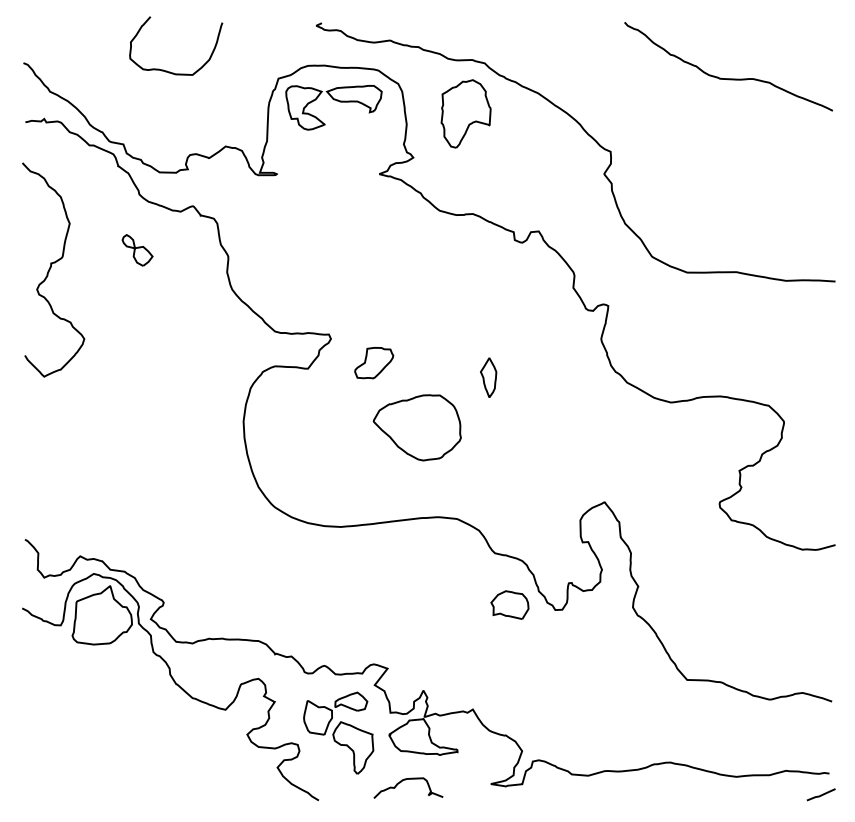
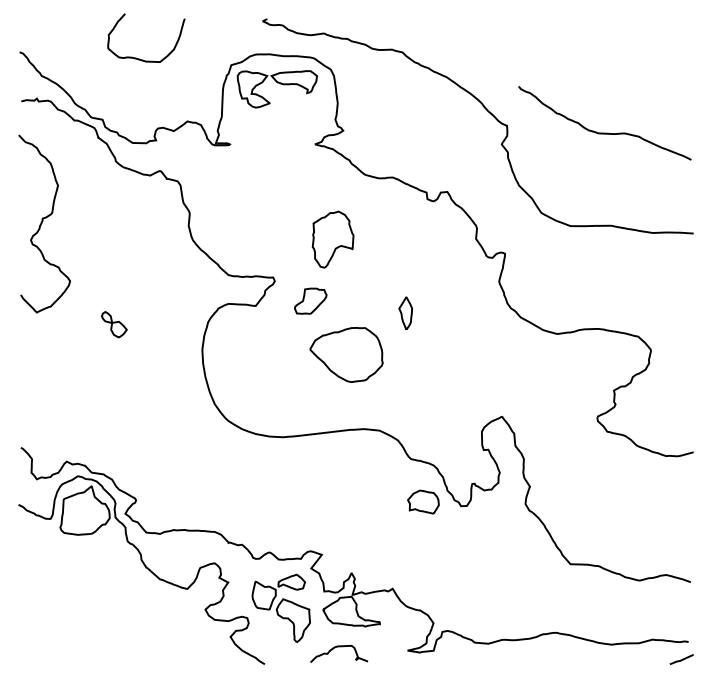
curve: (728, 78) -> (604, 133), moved
part: (465, 113) -> (332, 239), moved
part: (137, 250) -> (114, 324), moved

